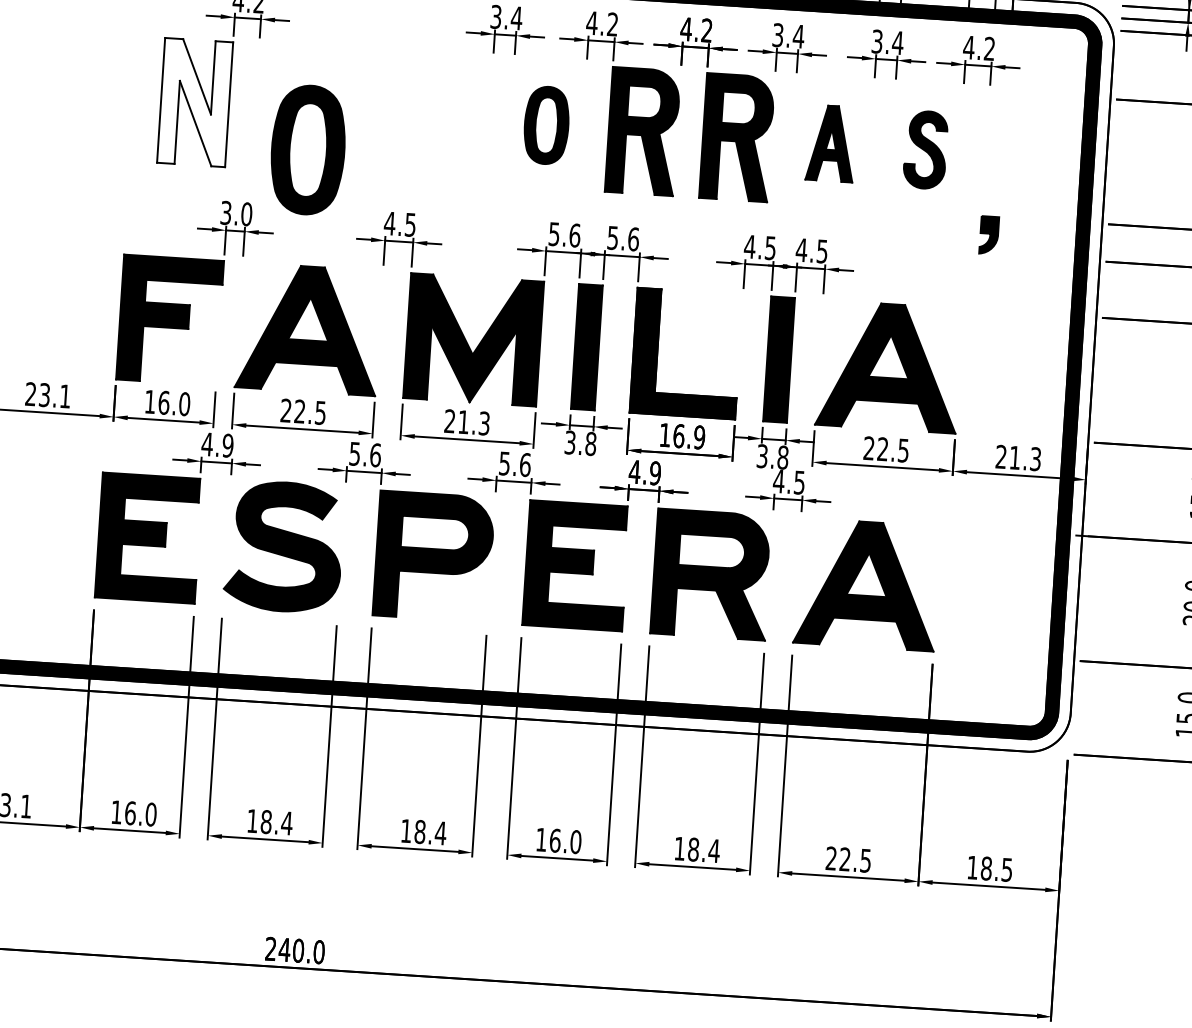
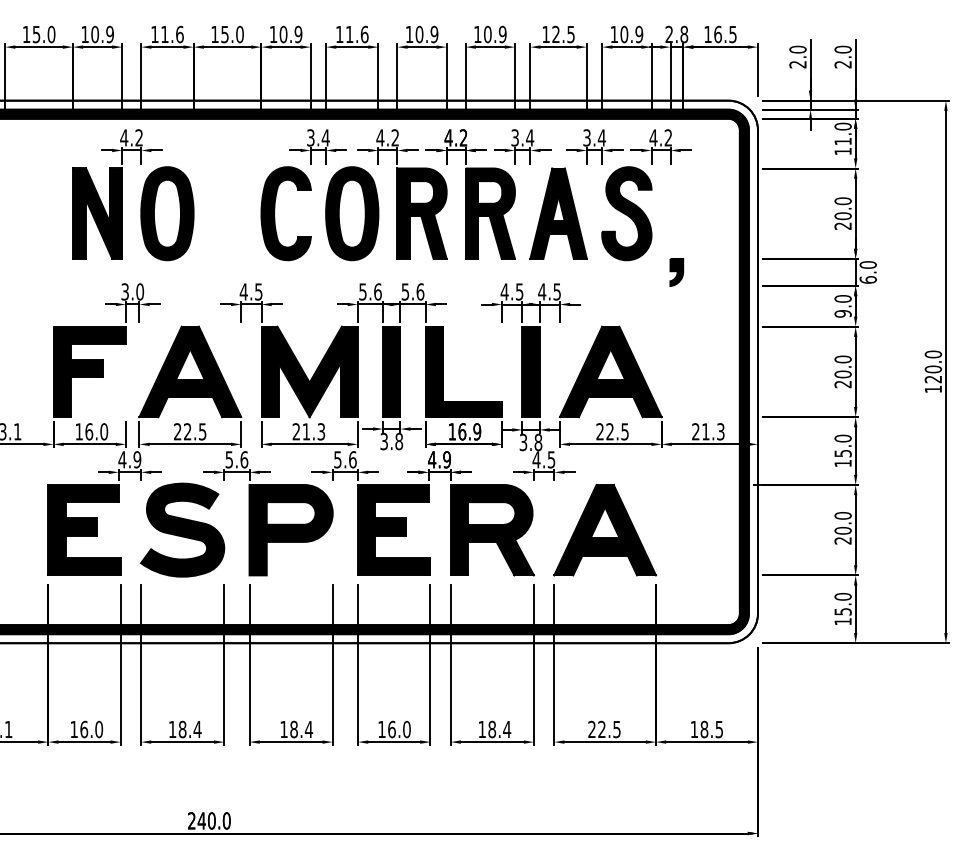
fill: (194, 102) -> (97, 213), added
part: (440, 118) -> (275, 213), added
part: (546, 125) -> (352, 213), size x1.67
part: (831, 143) -> (558, 213), size x1.67
part: (308, 149) -> (167, 213), moved
part: (925, 149) -> (626, 213), size x1.67

